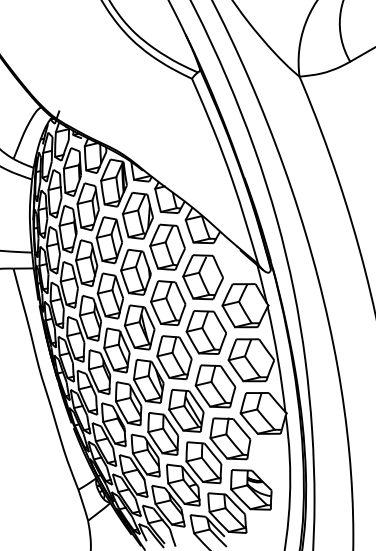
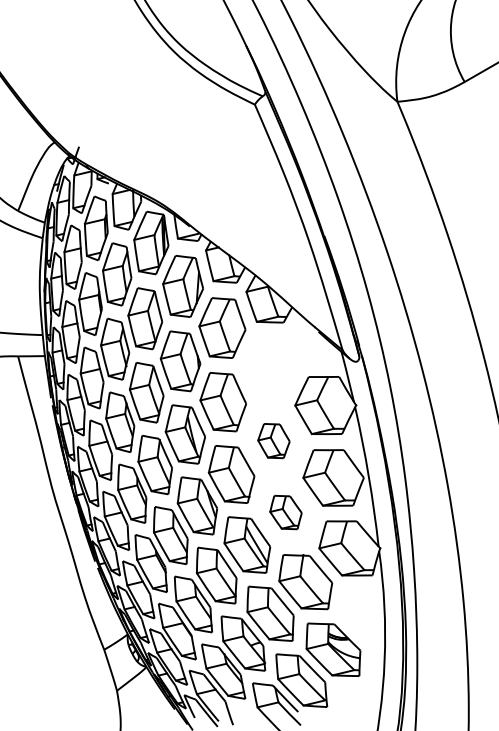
part: (203, 277) -> (269, 367), removed
part: (206, 332) -> (273, 440), size x0.6
part: (215, 386) -> (285, 512), size x0.6

